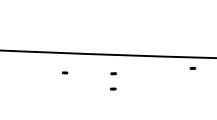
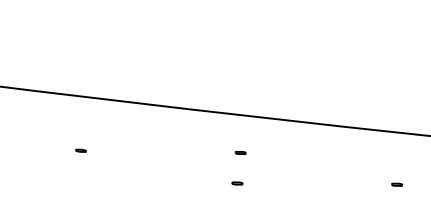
part: (192, 68) -> (396, 184), moved
part: (64, 72) -> (80, 149), moved

